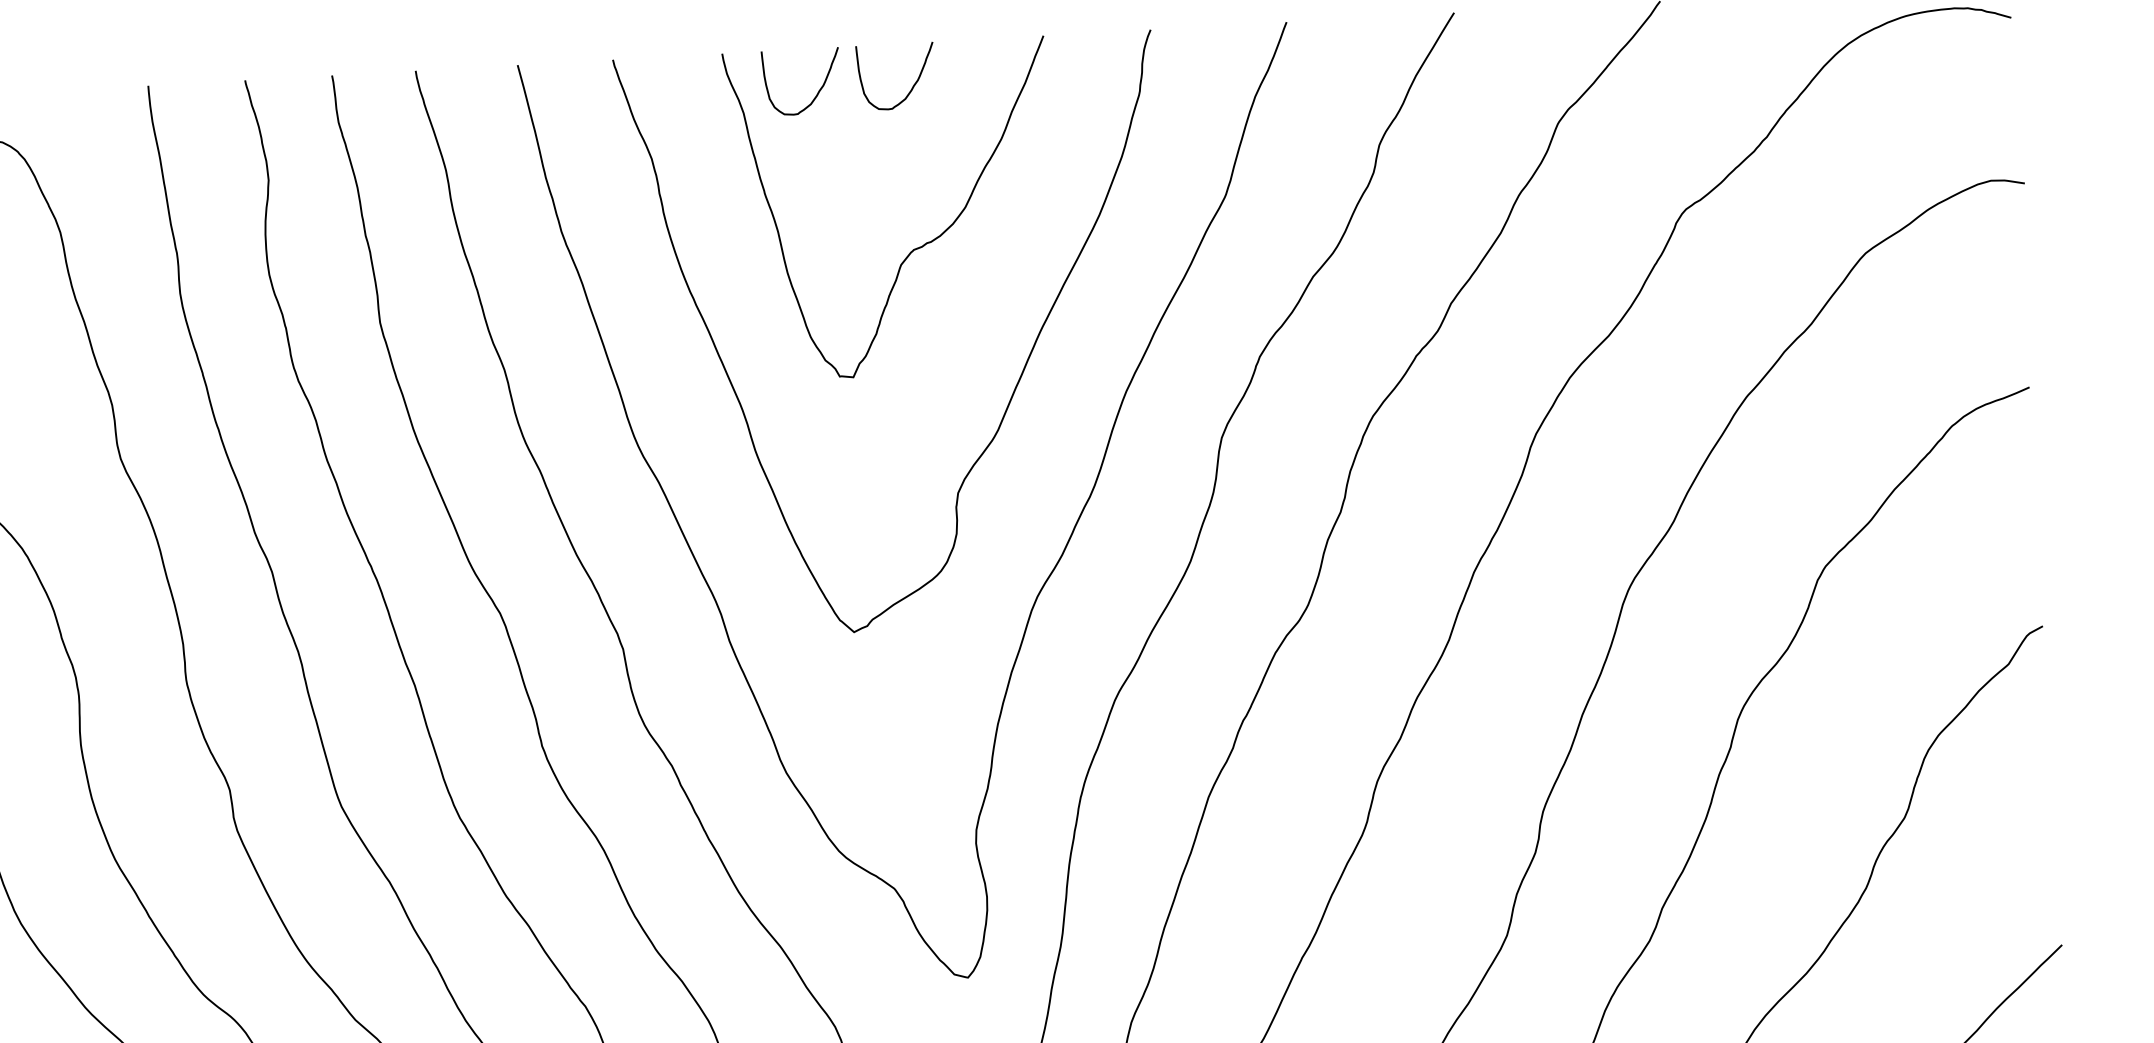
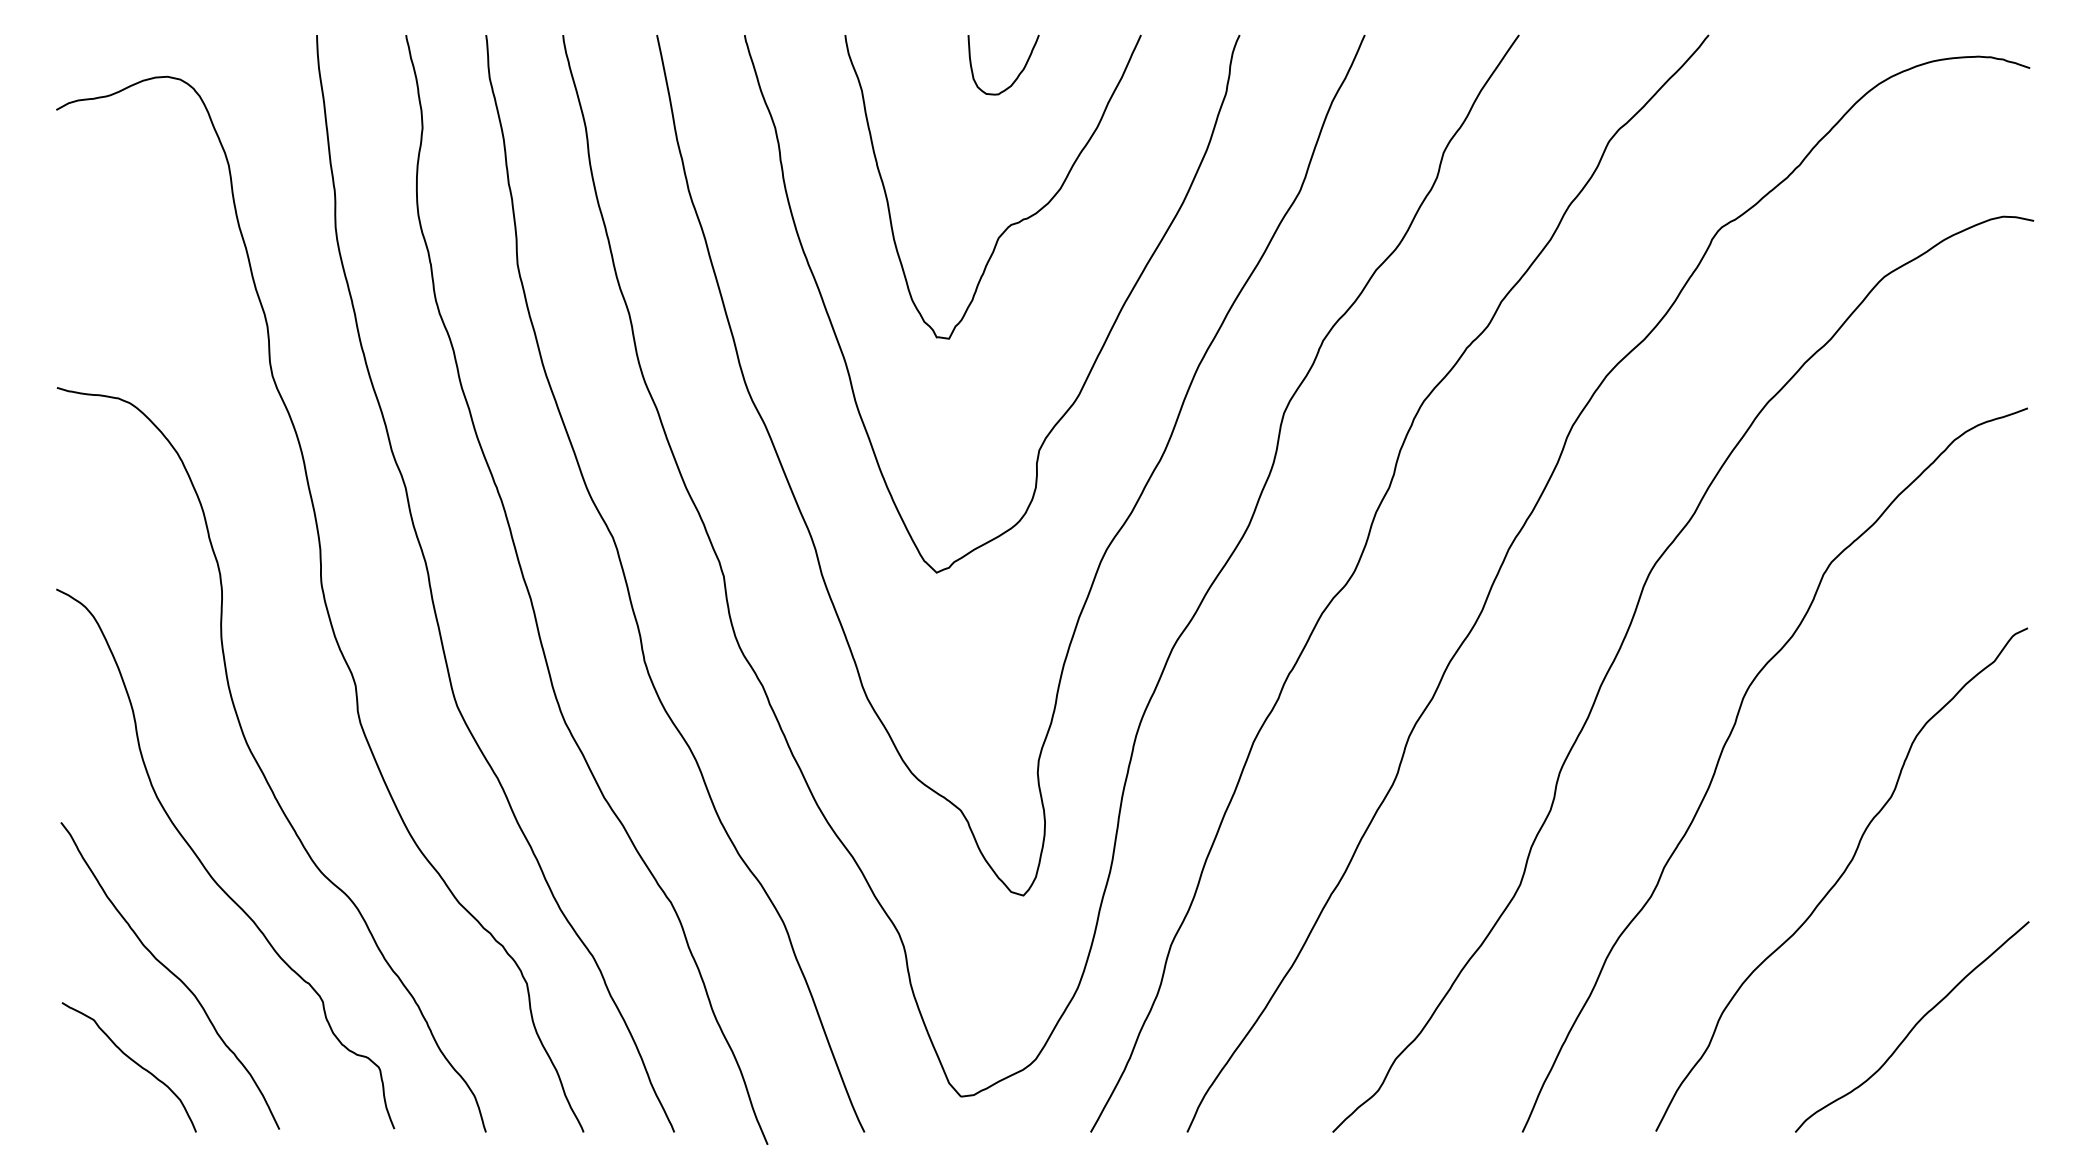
curve: (817, 92) -> (930, 75), removed

